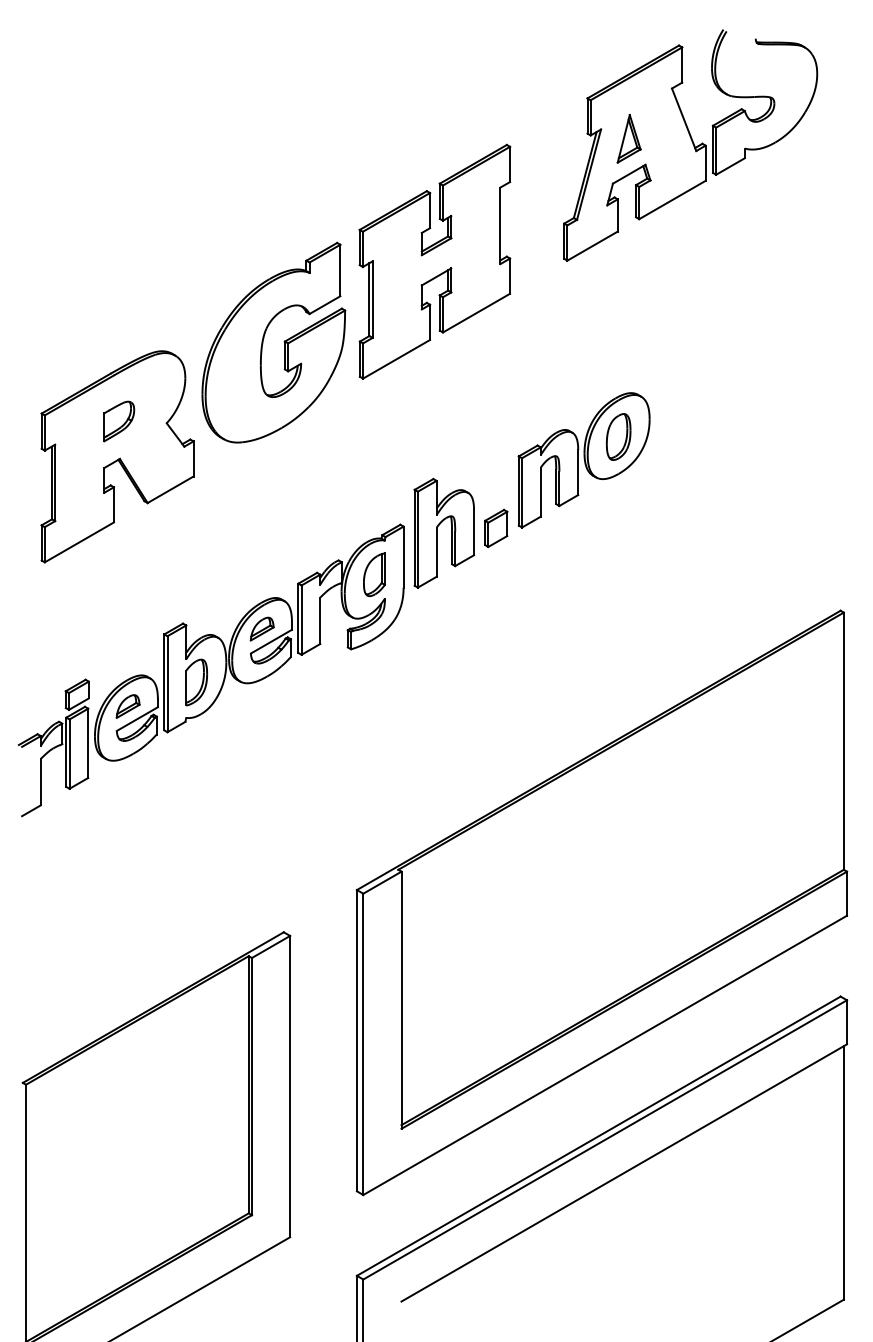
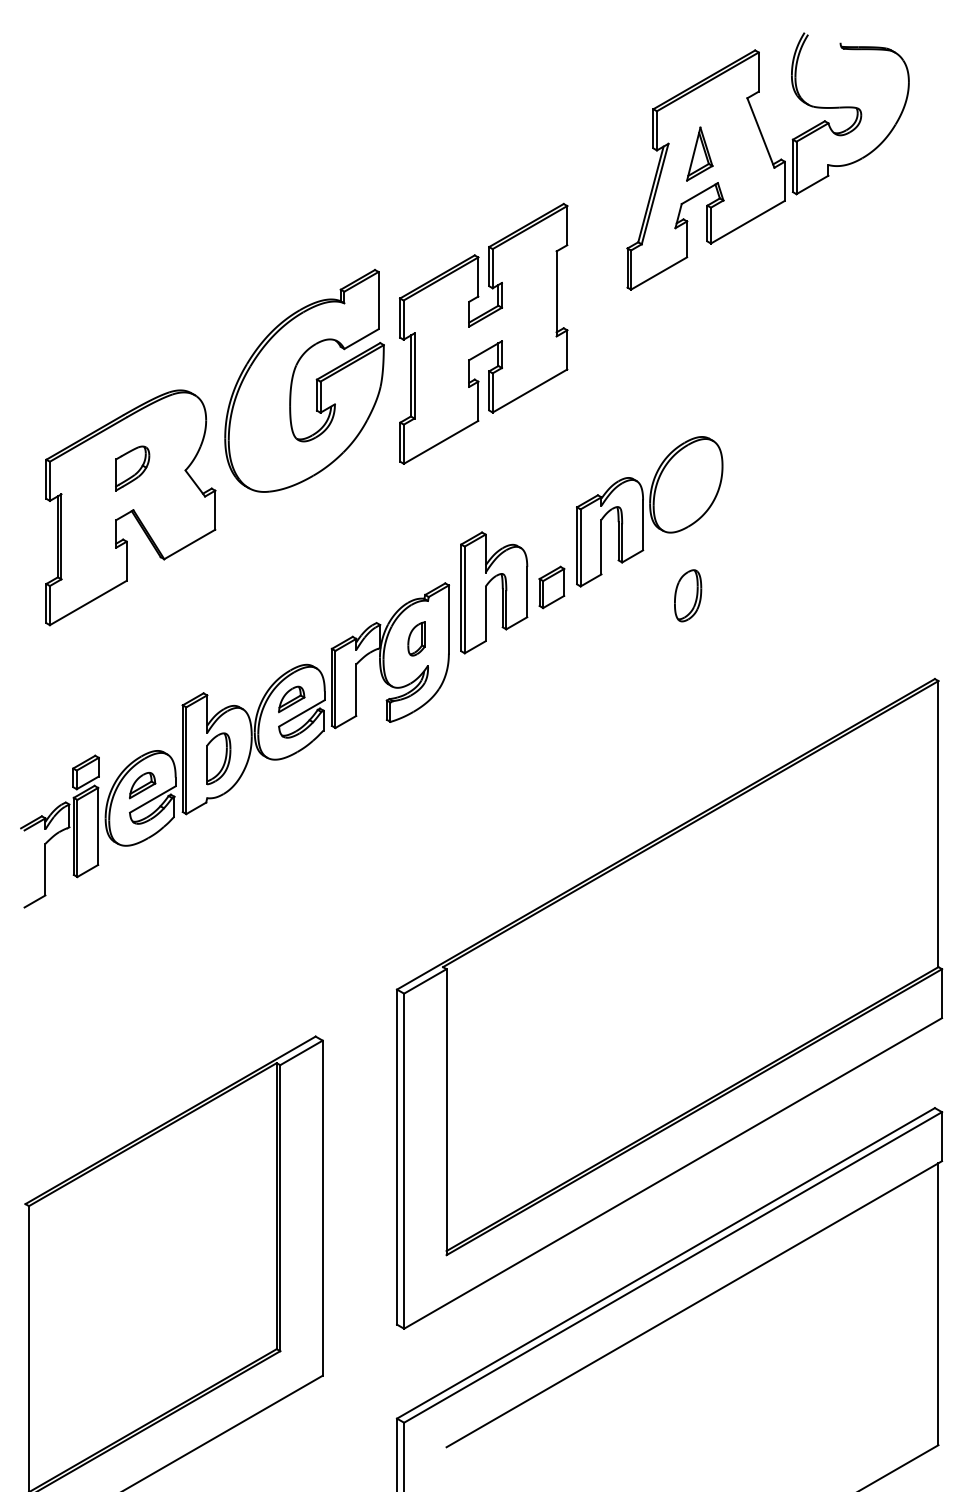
part: (434, 261) -> (483, 333), moved
part: (619, 436) -> (688, 595), moved
part: (374, 574) -> (416, 638), size x0.7

